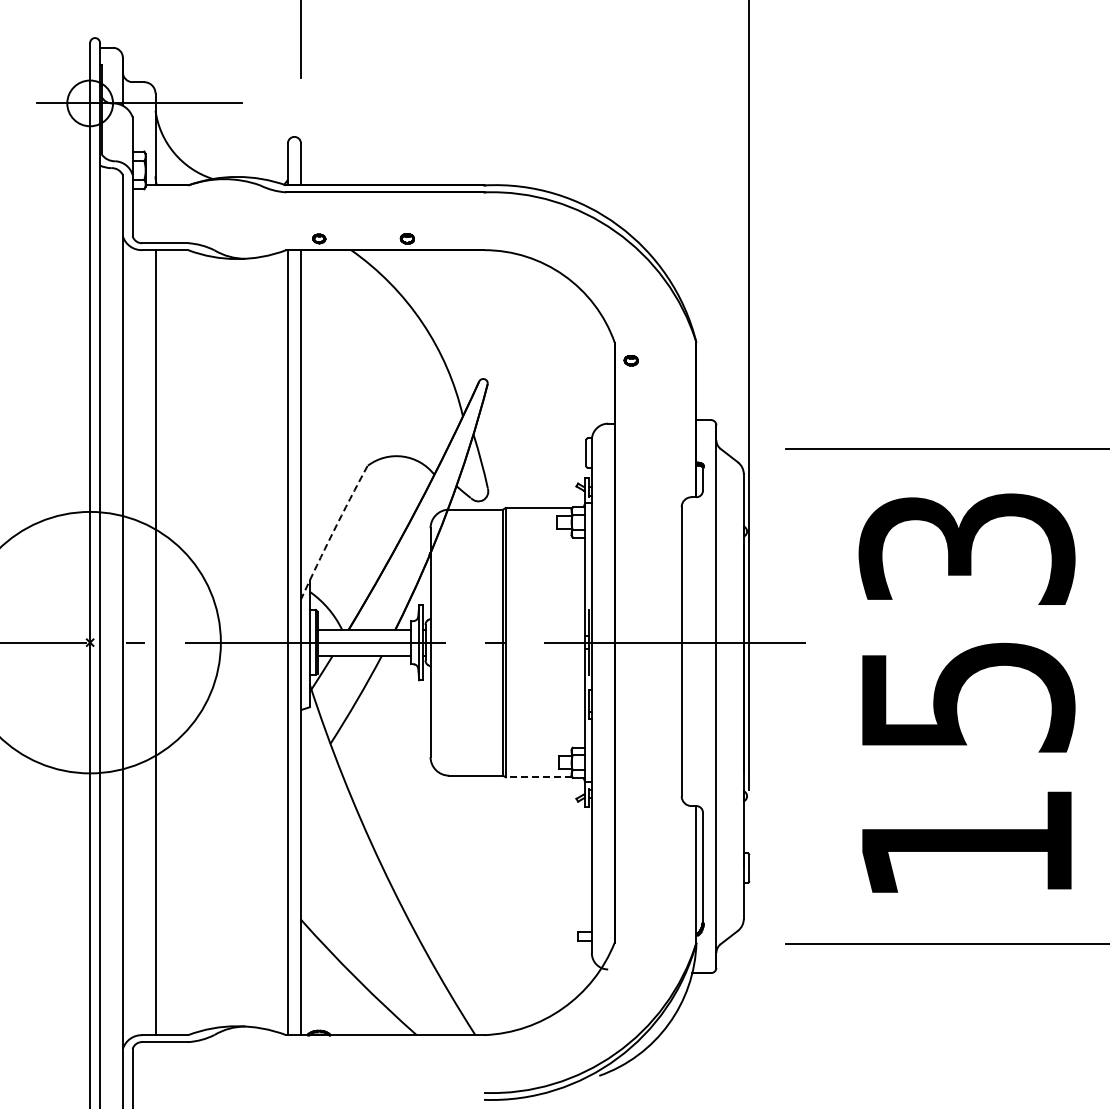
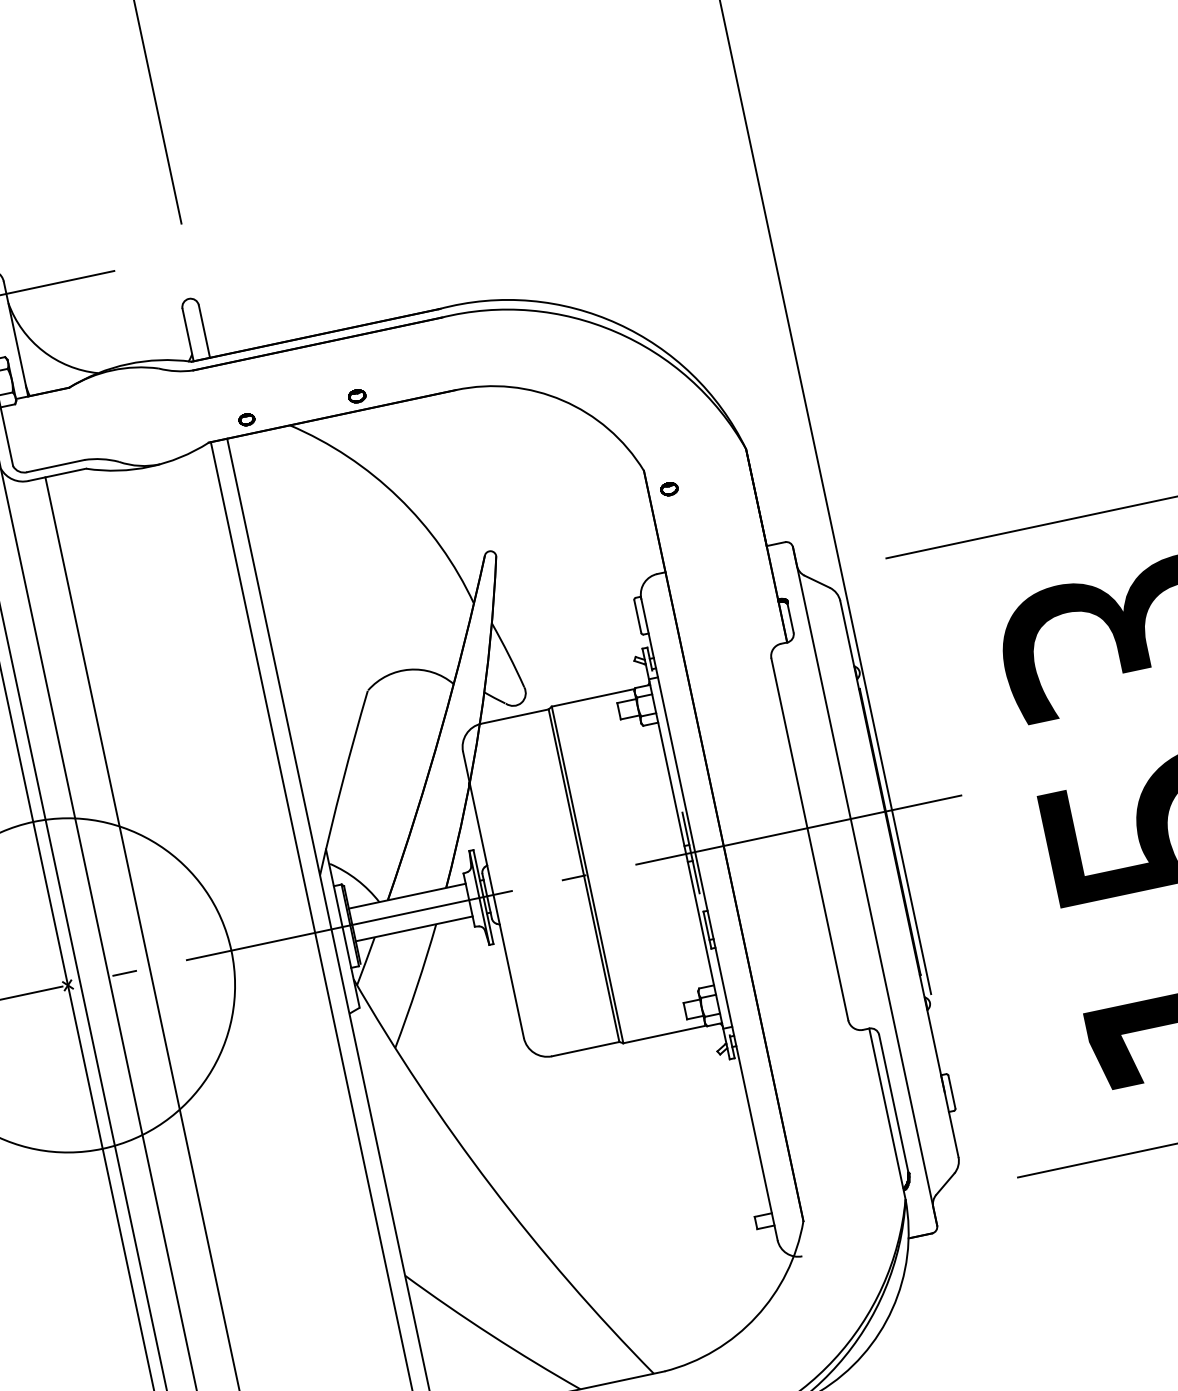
arc: (333, 532) -> (342, 783), dashed -> solid
line: (538, 777) -> (664, 1034), dashed -> solid

